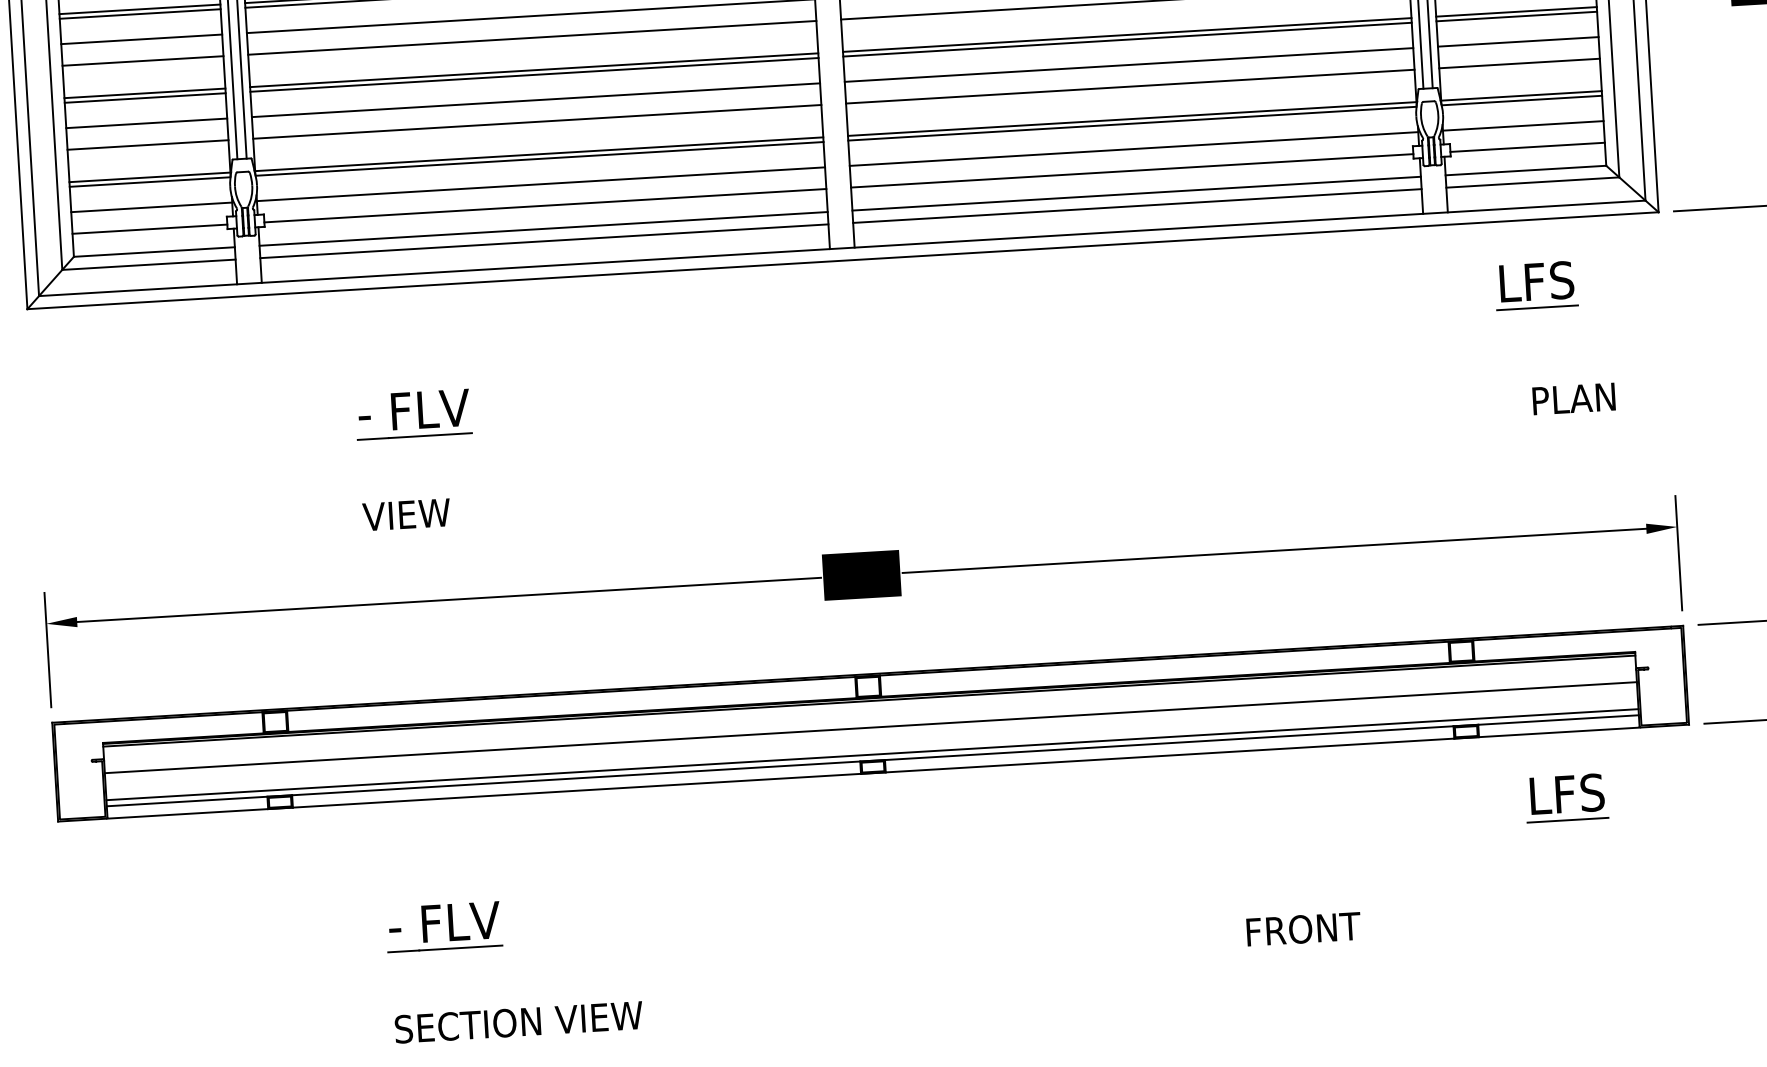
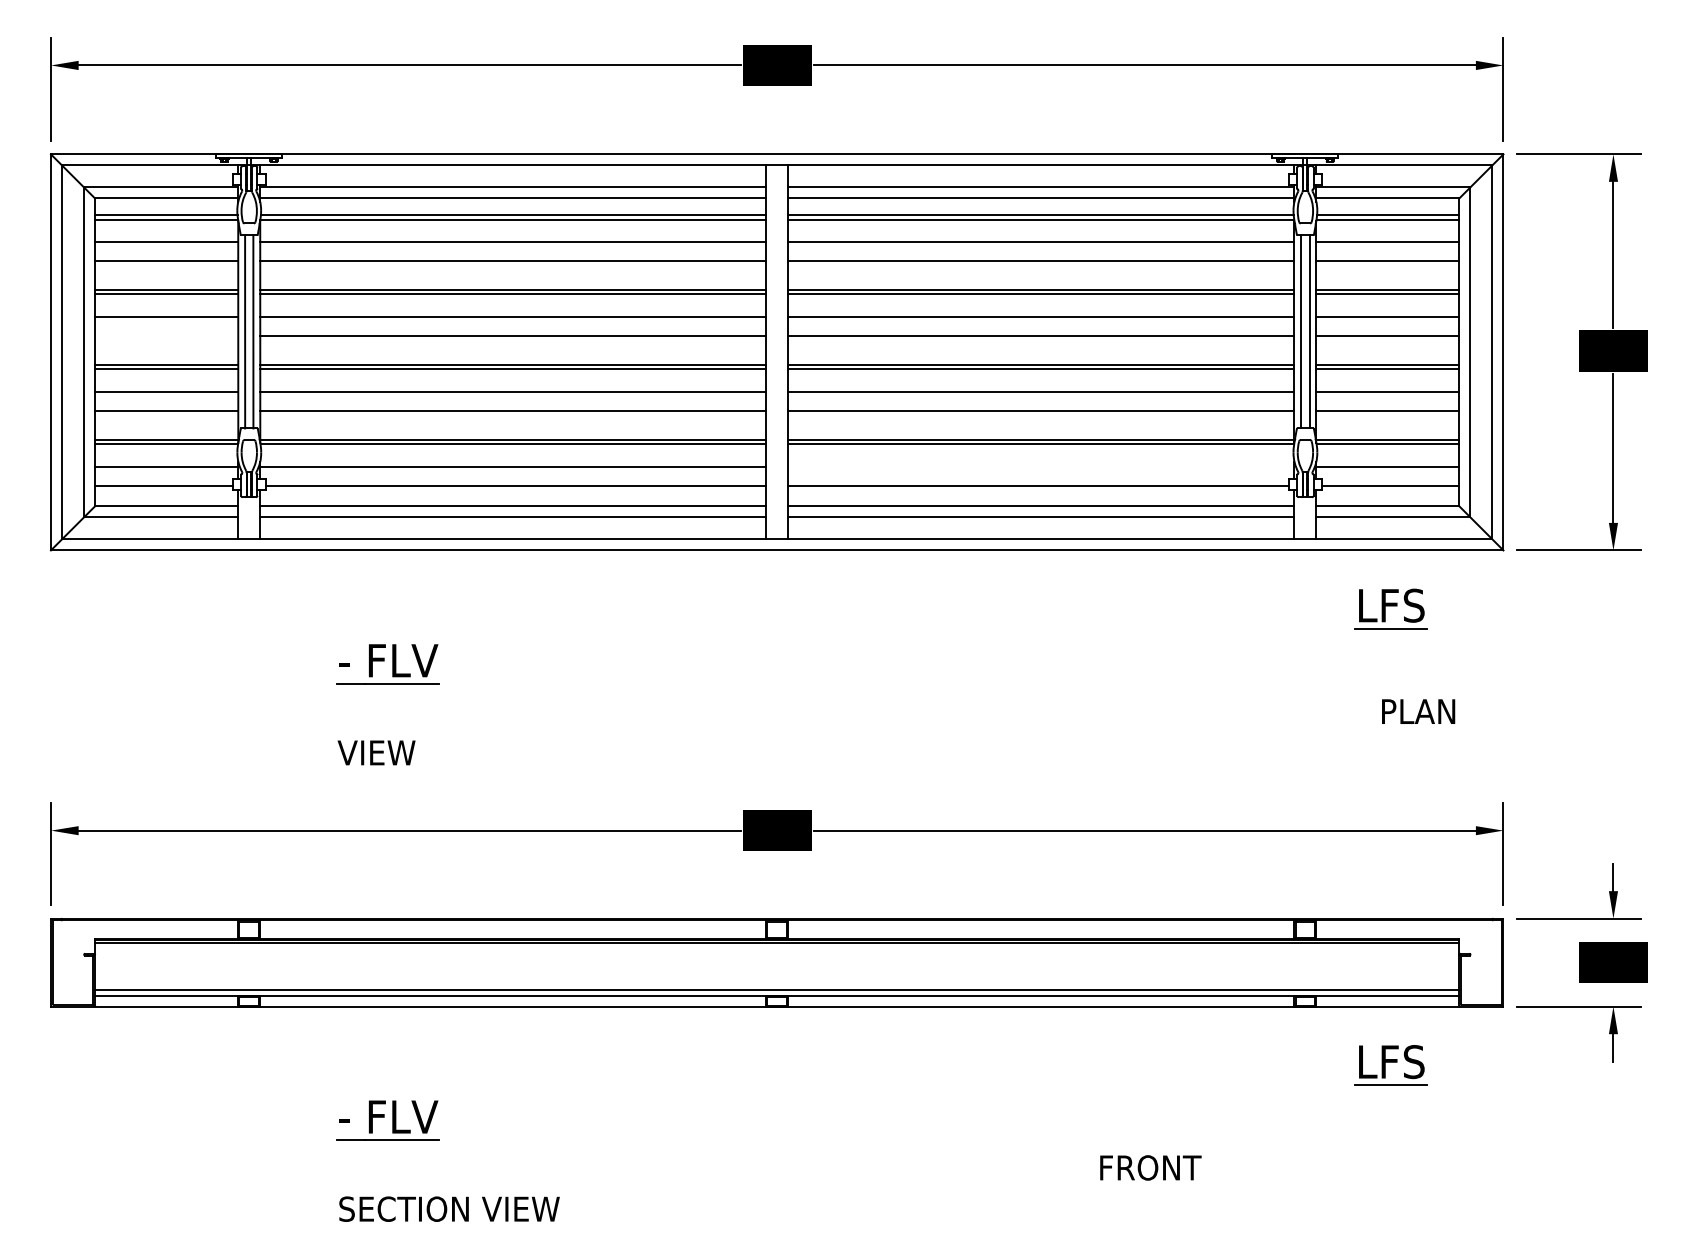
line: (142, 61) -> (166, 336), removed
line: (1134, 148) -> (1041, 466), removed
line: (871, 727) -> (777, 966), removed

